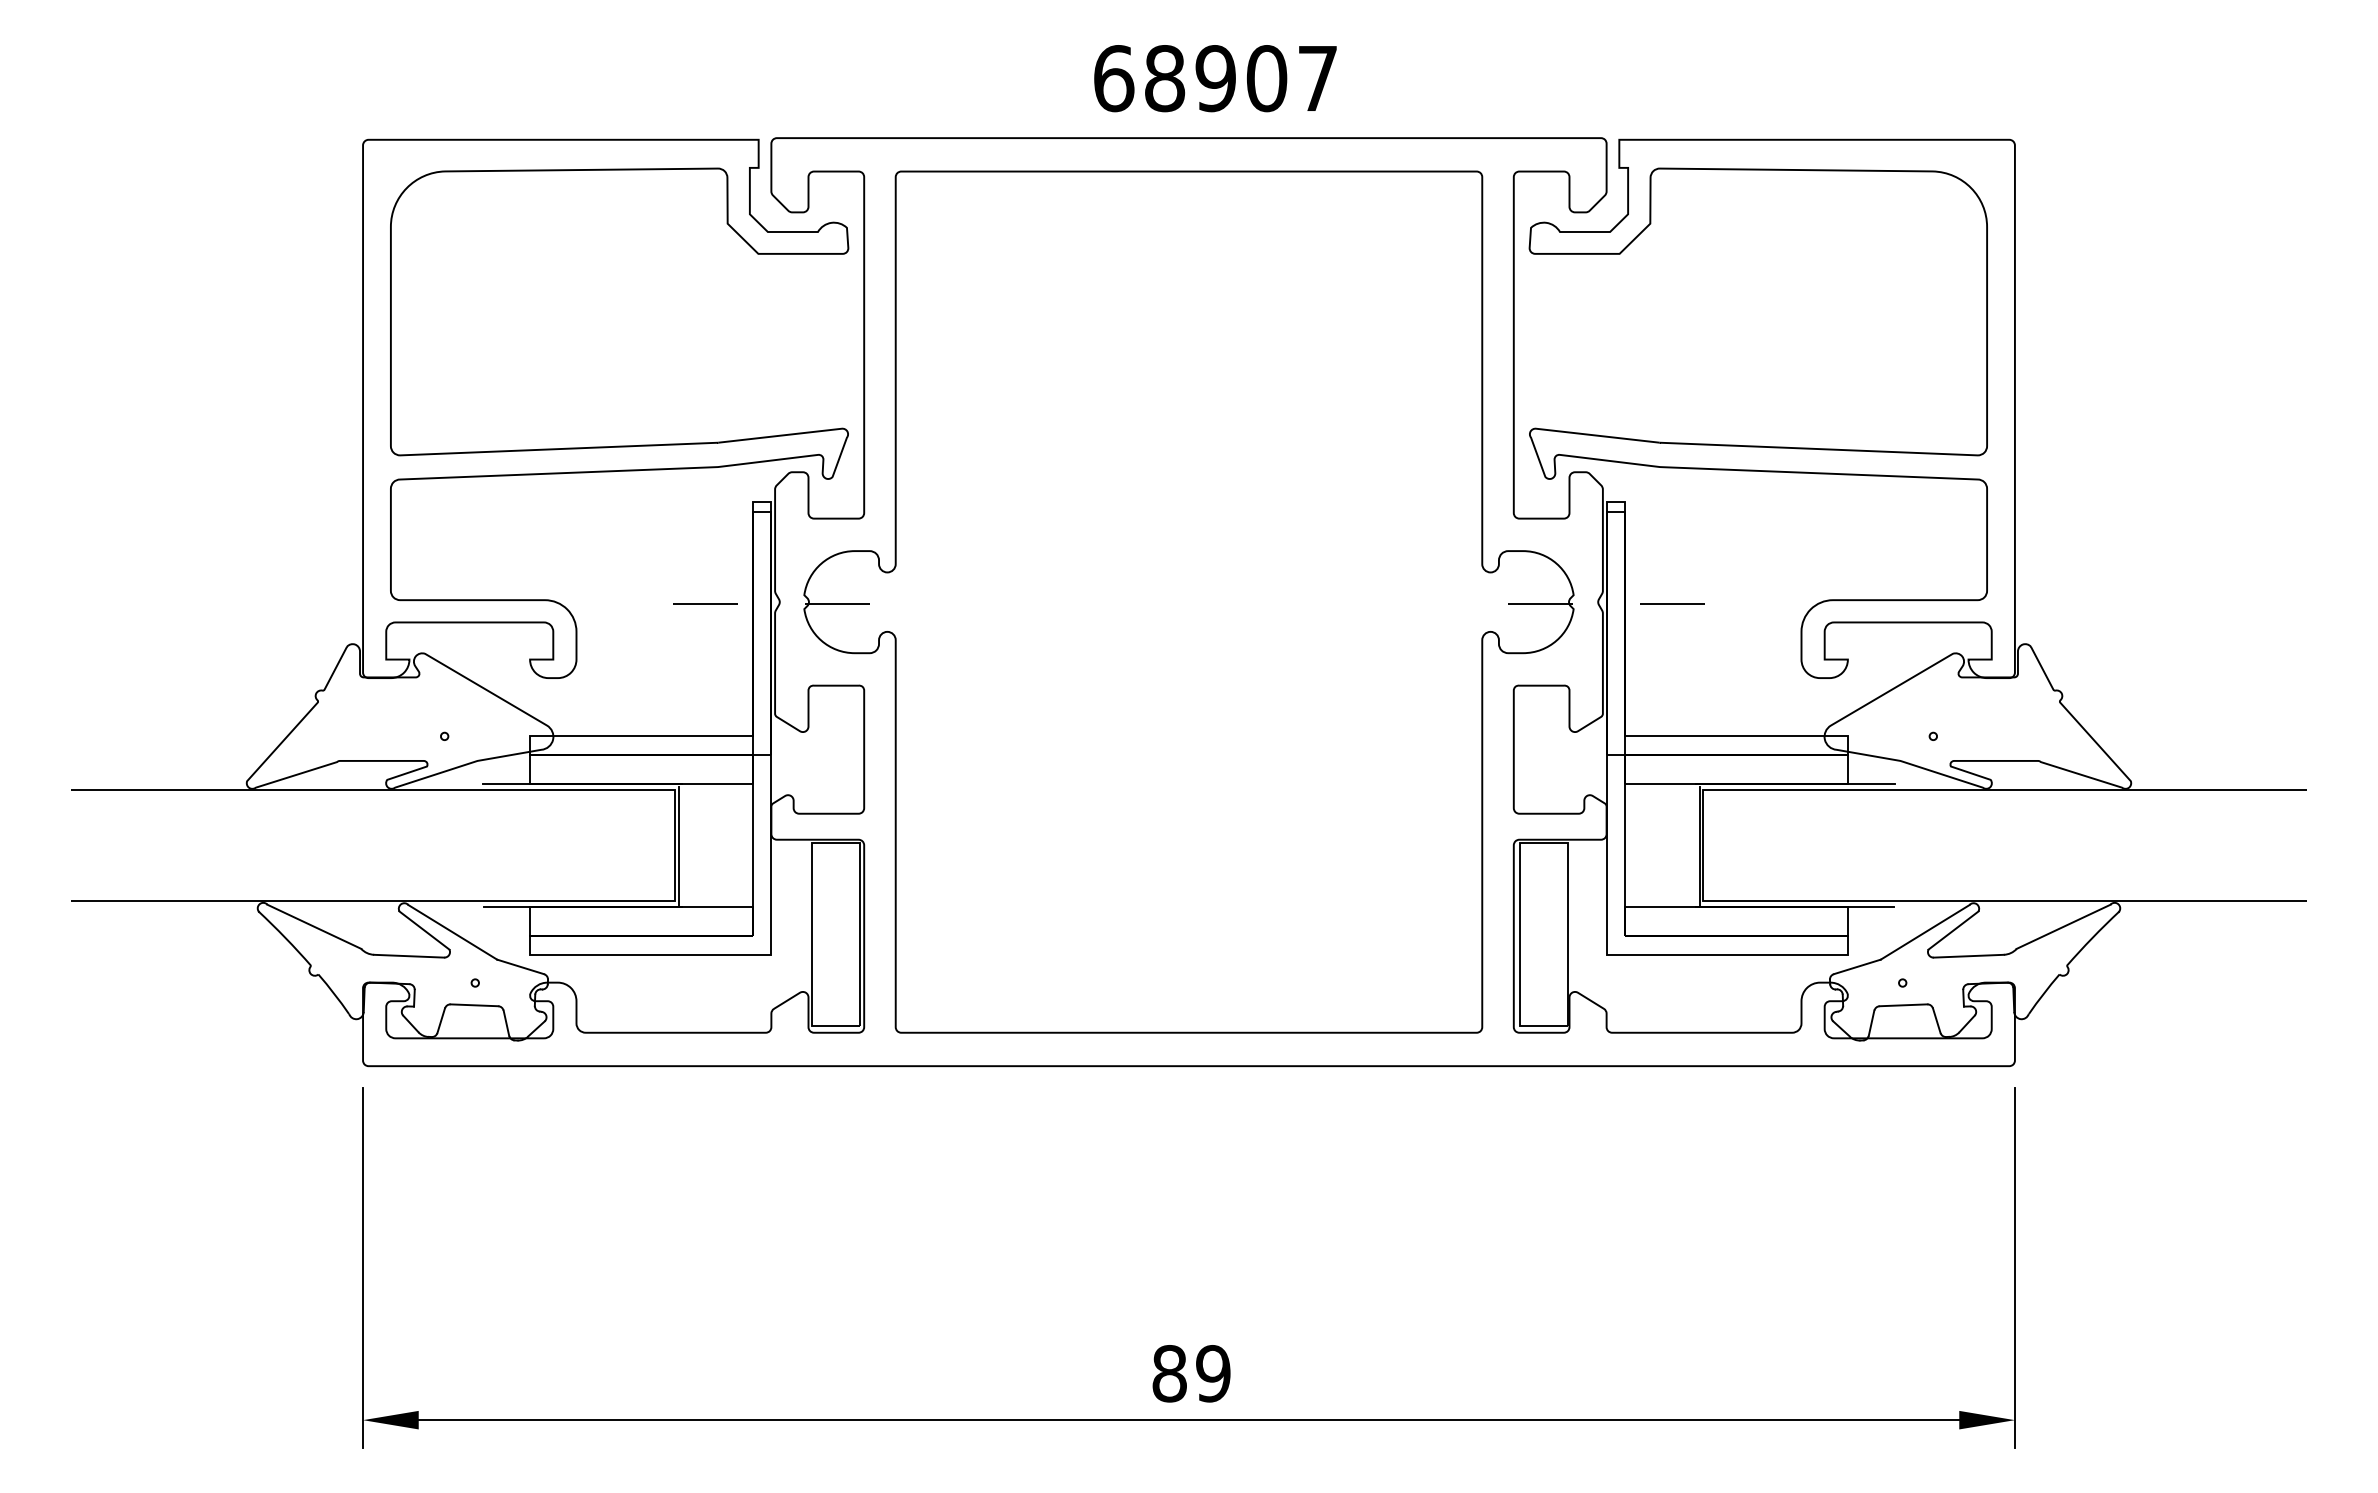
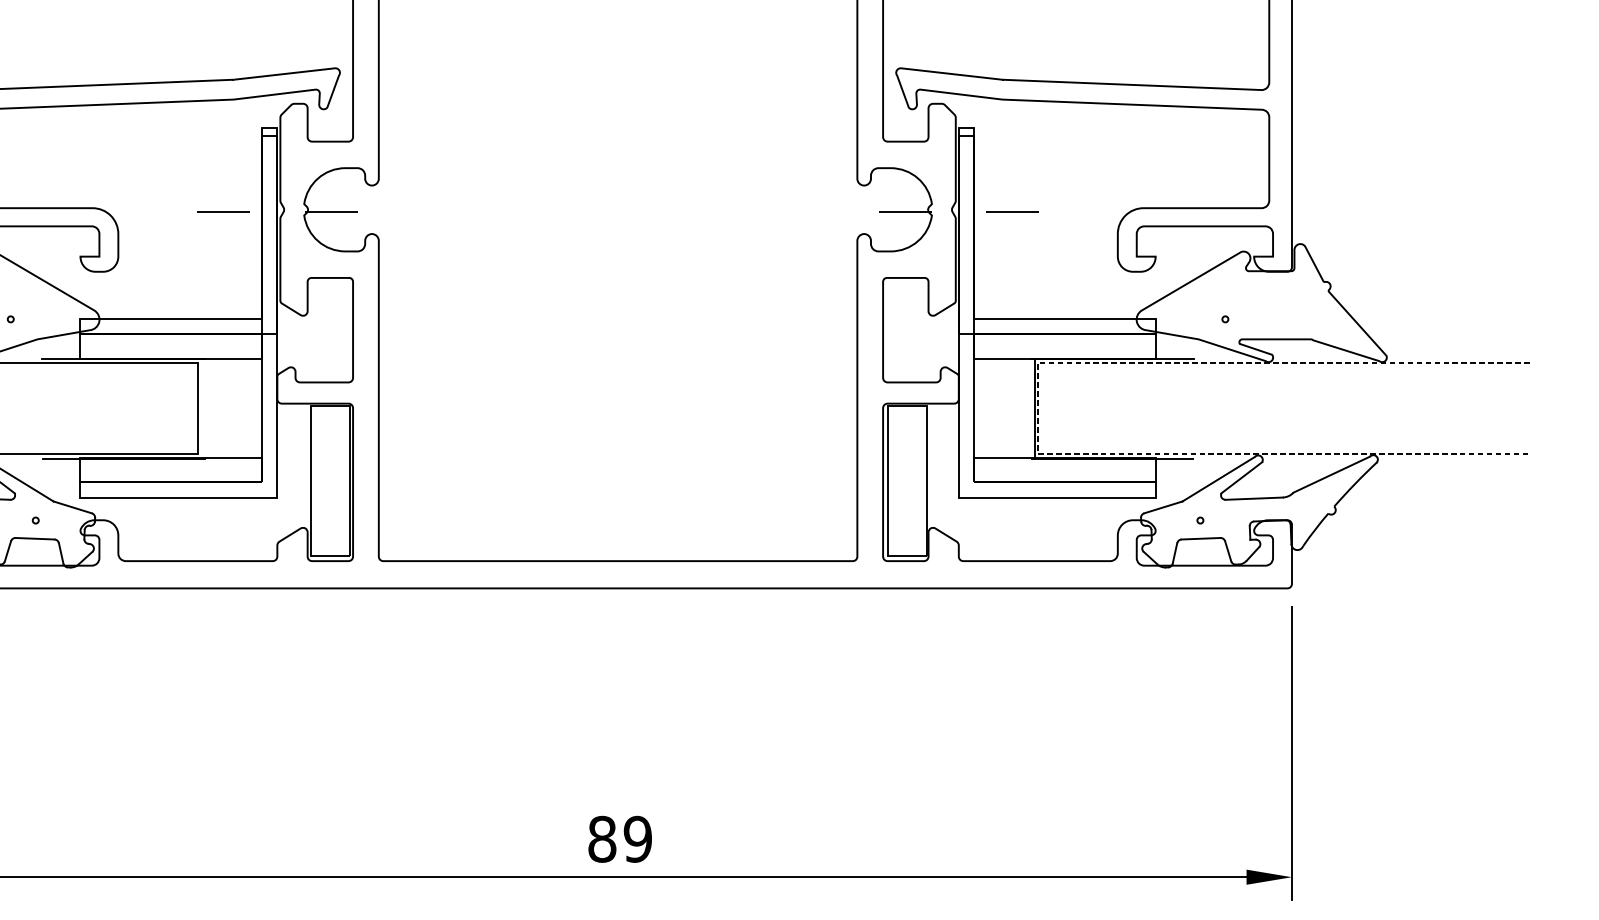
line: (1703, 845) -> (1037, 408), solid -> dashed
line: (678, 846) -> (201, 409), removed

